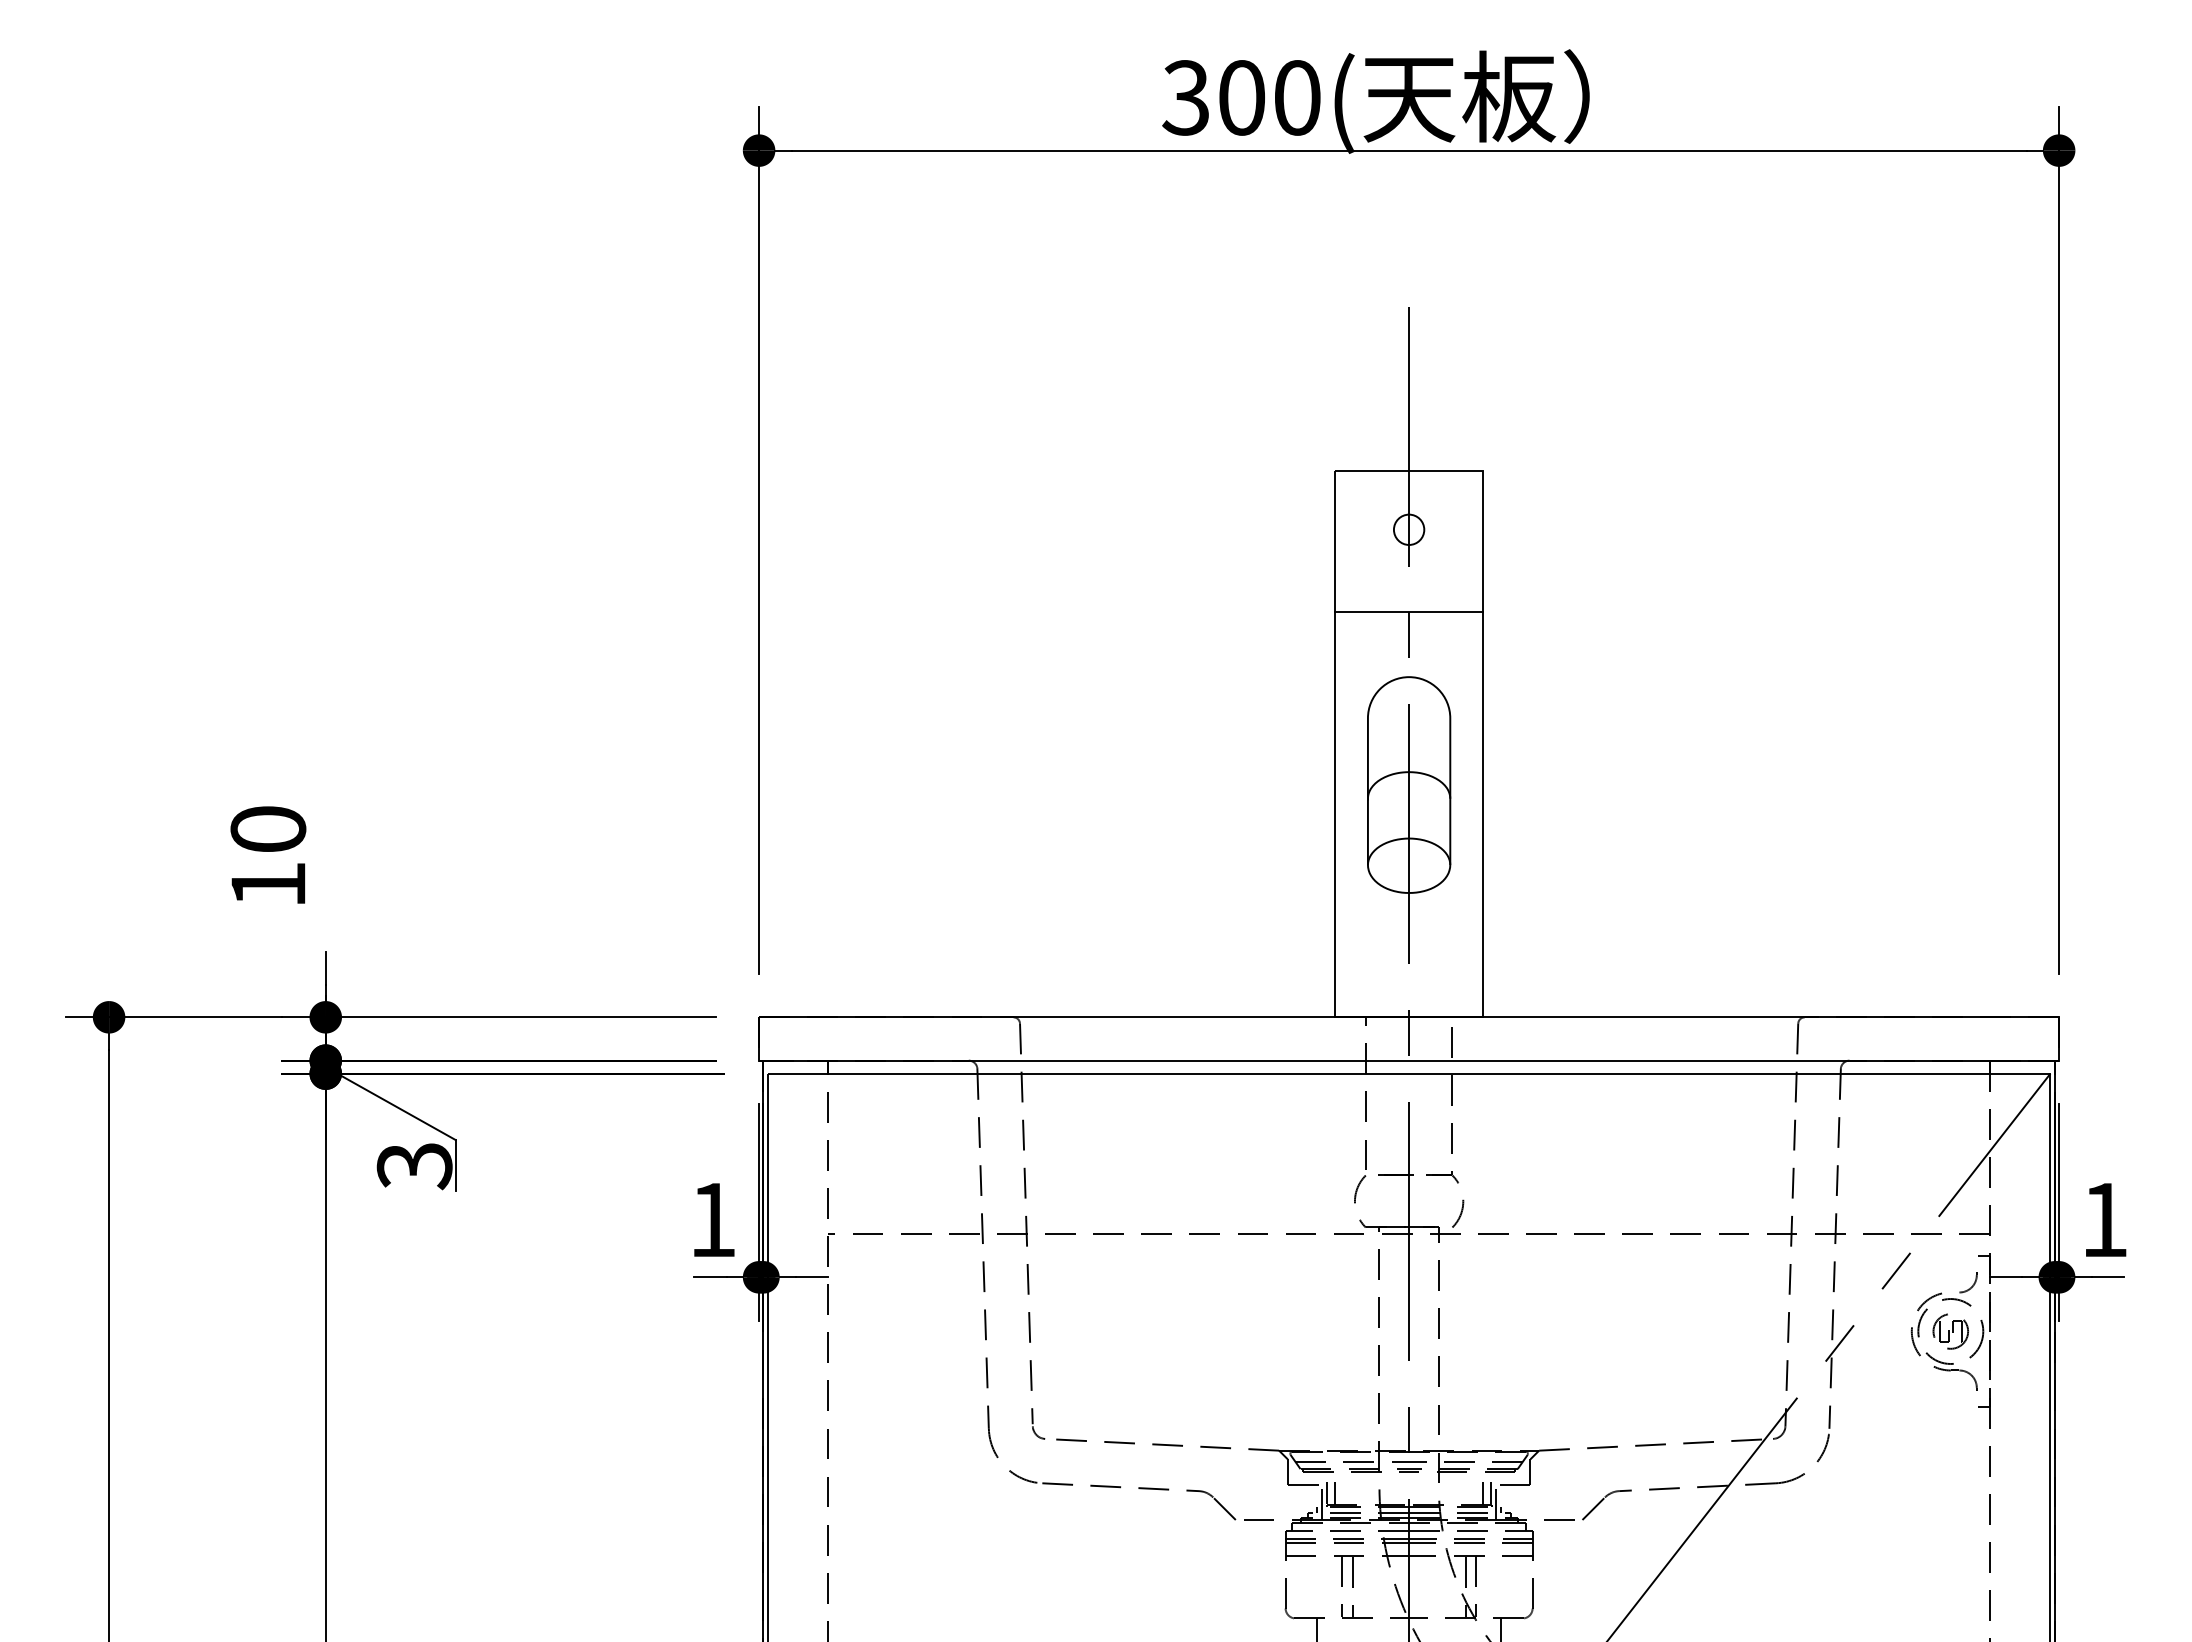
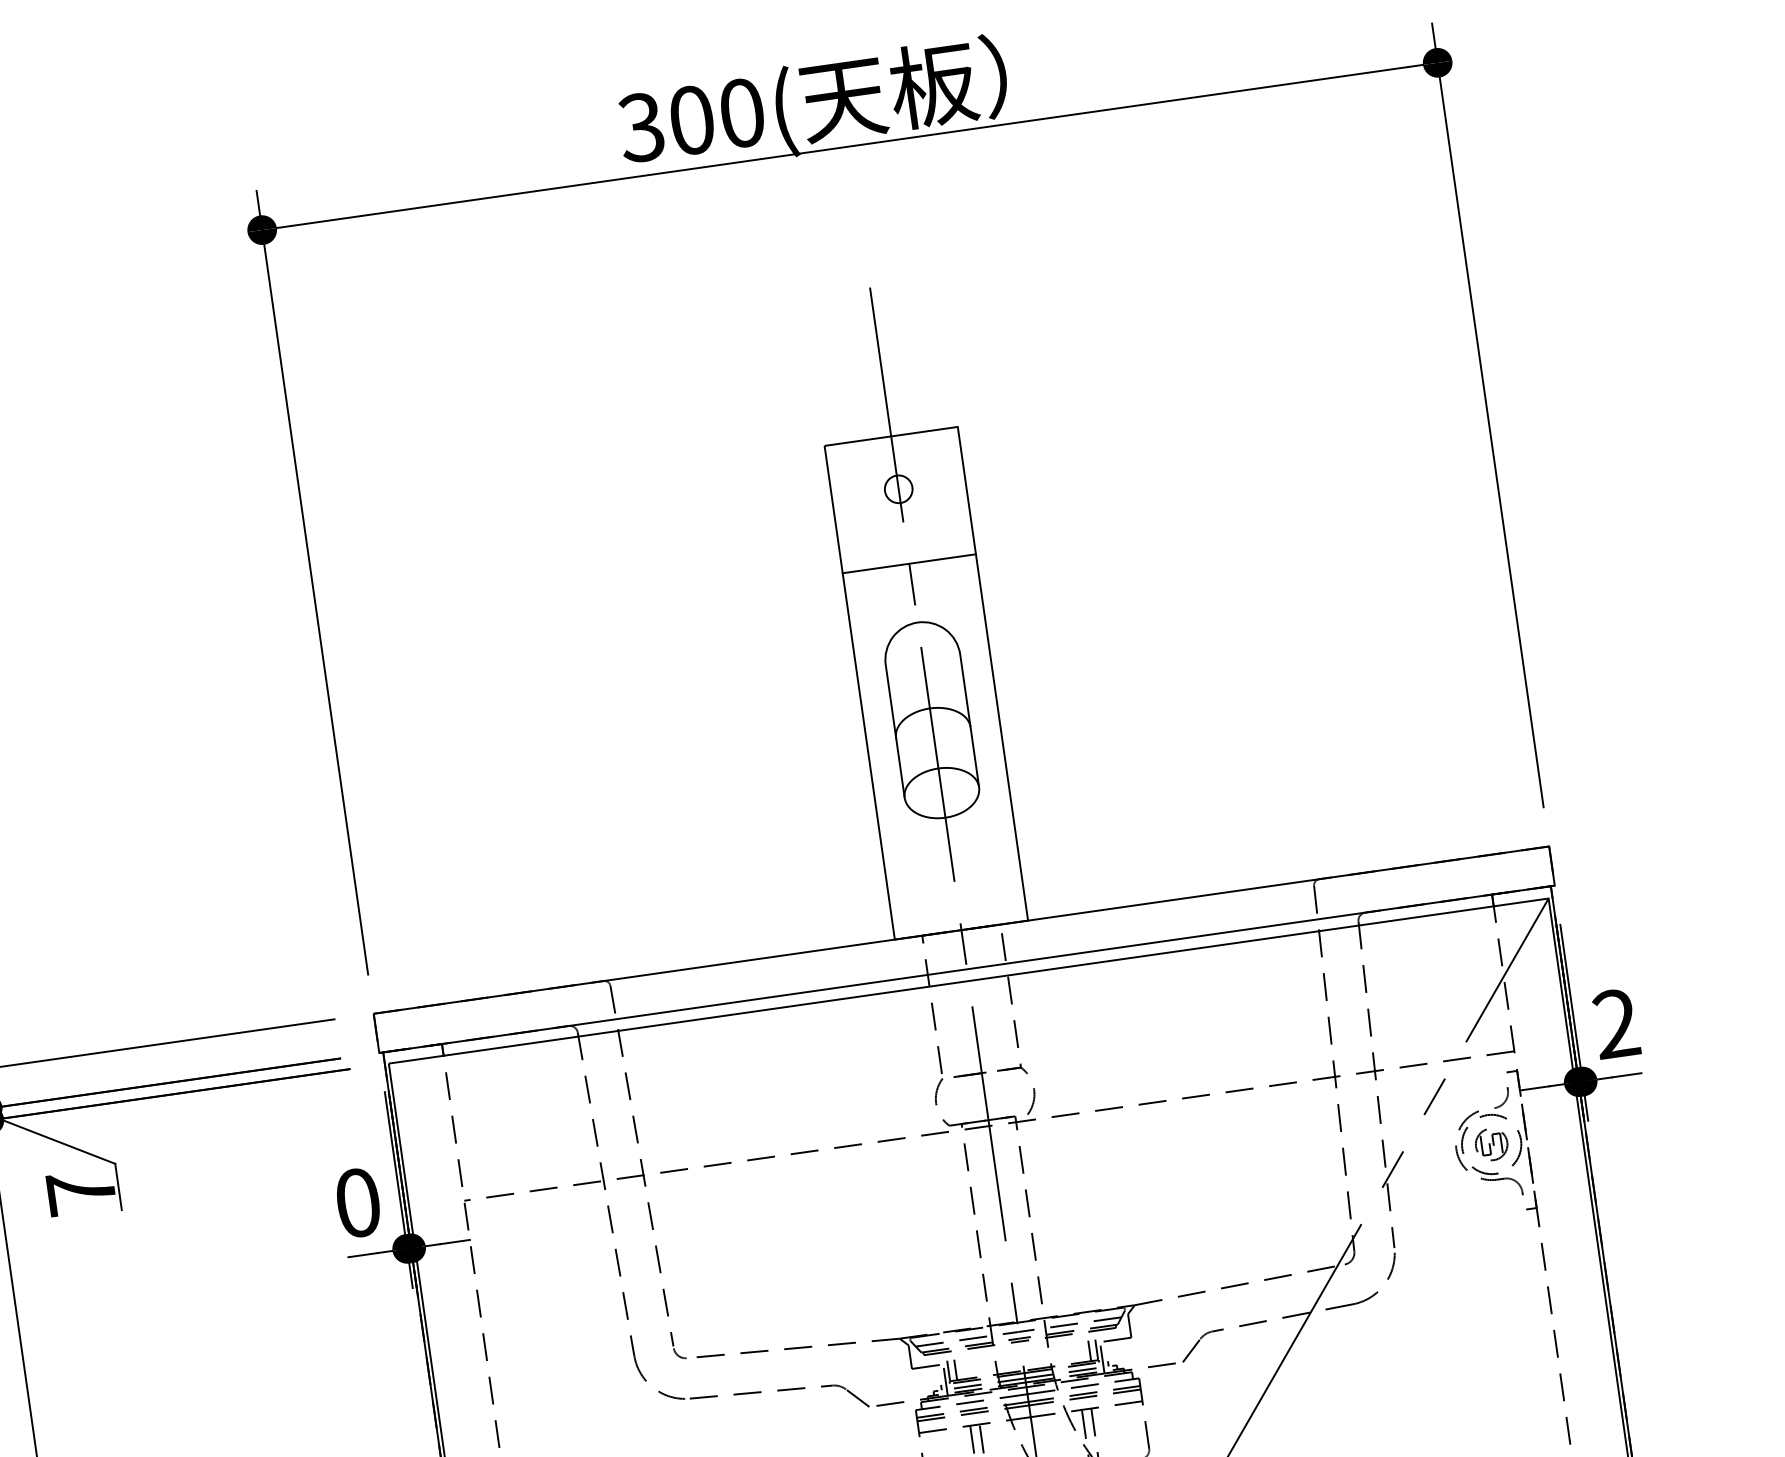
text: (414, 1166) -> (81, 1193), 3 -> 7
text: (713, 1219) -> (358, 1202), 1 -> 0
text: (2104, 1219) -> (1616, 1023), 1 -> 2

